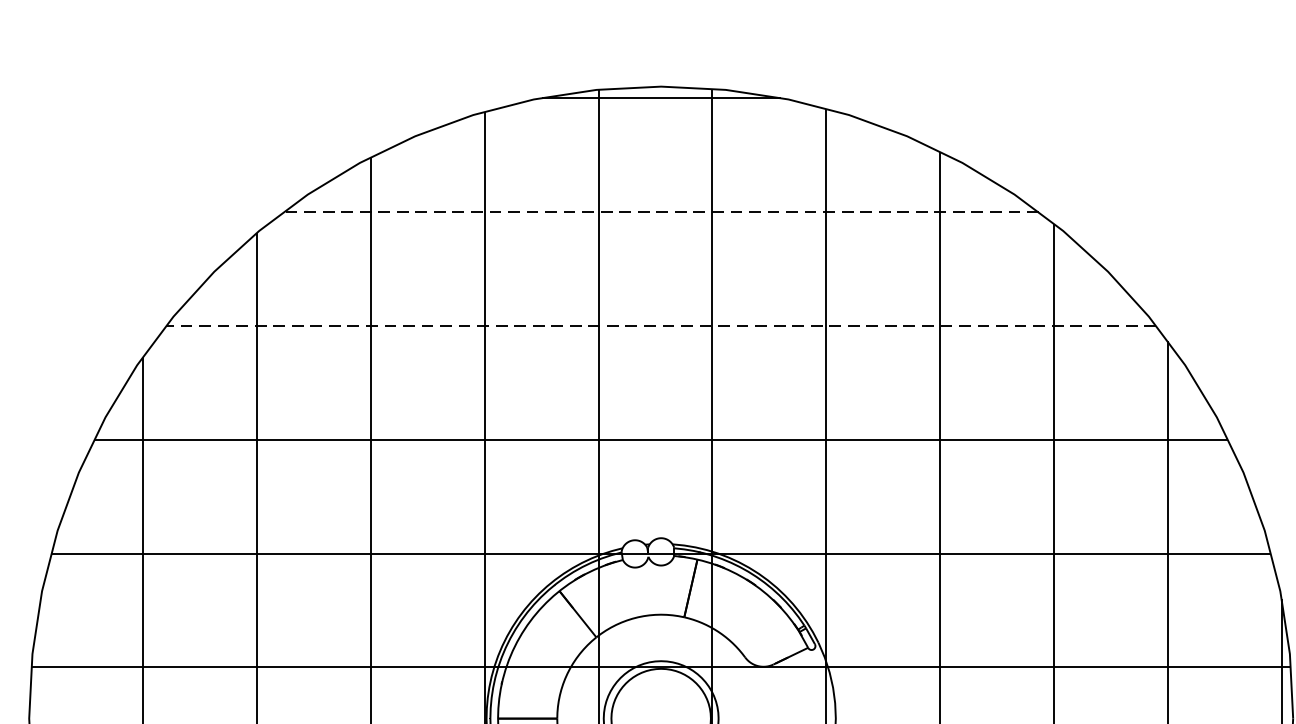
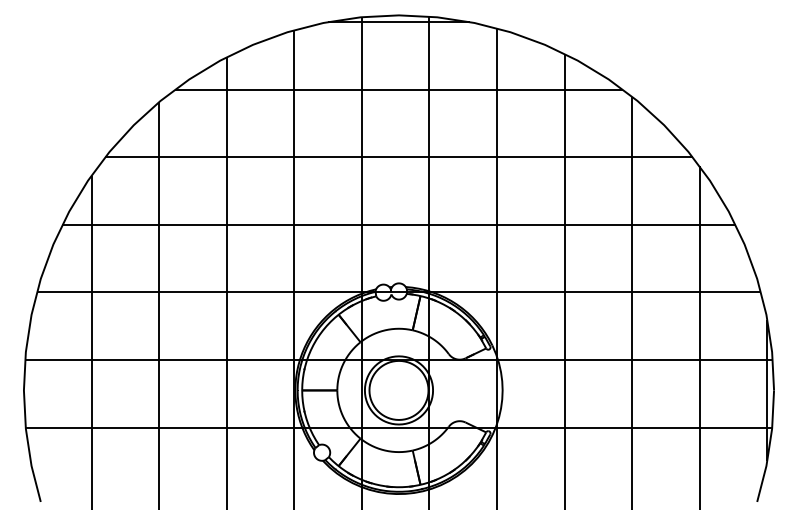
line: (660, 211) -> (398, 89), dashed -> solid
line: (662, 326) -> (399, 157), dashed -> solid

